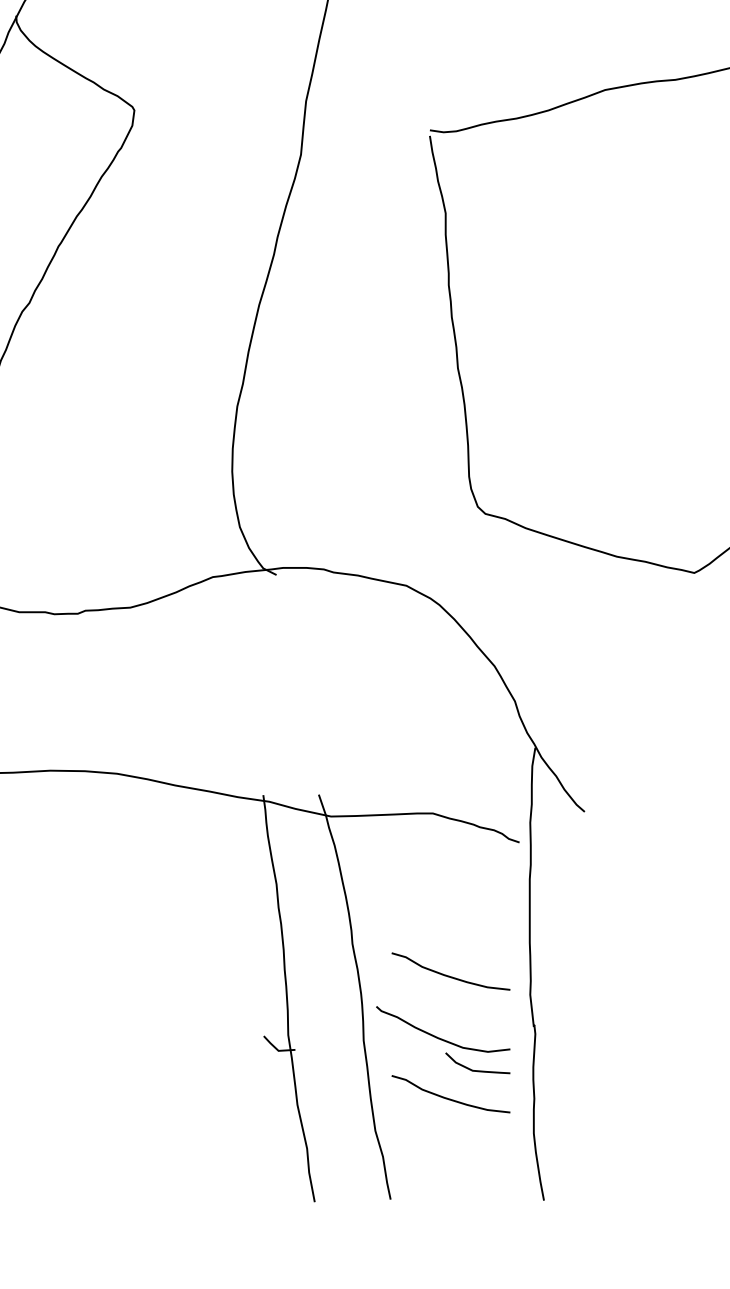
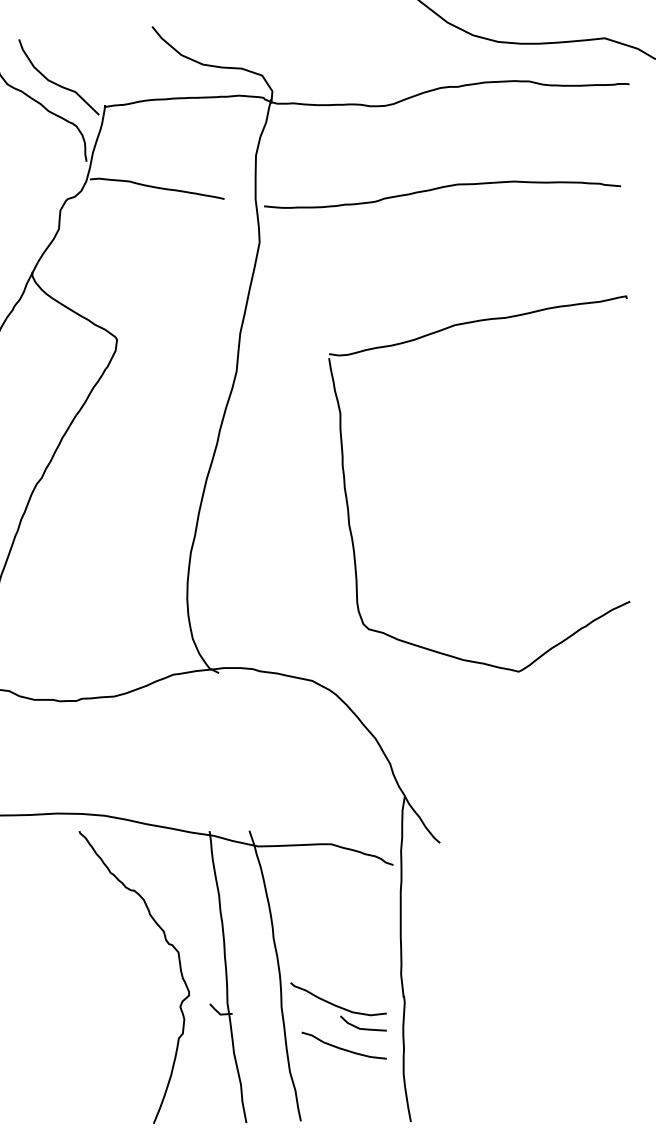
curve: (449, 975) -> (343, 960), removed
part: (221, 986) -> (179, 968), added

